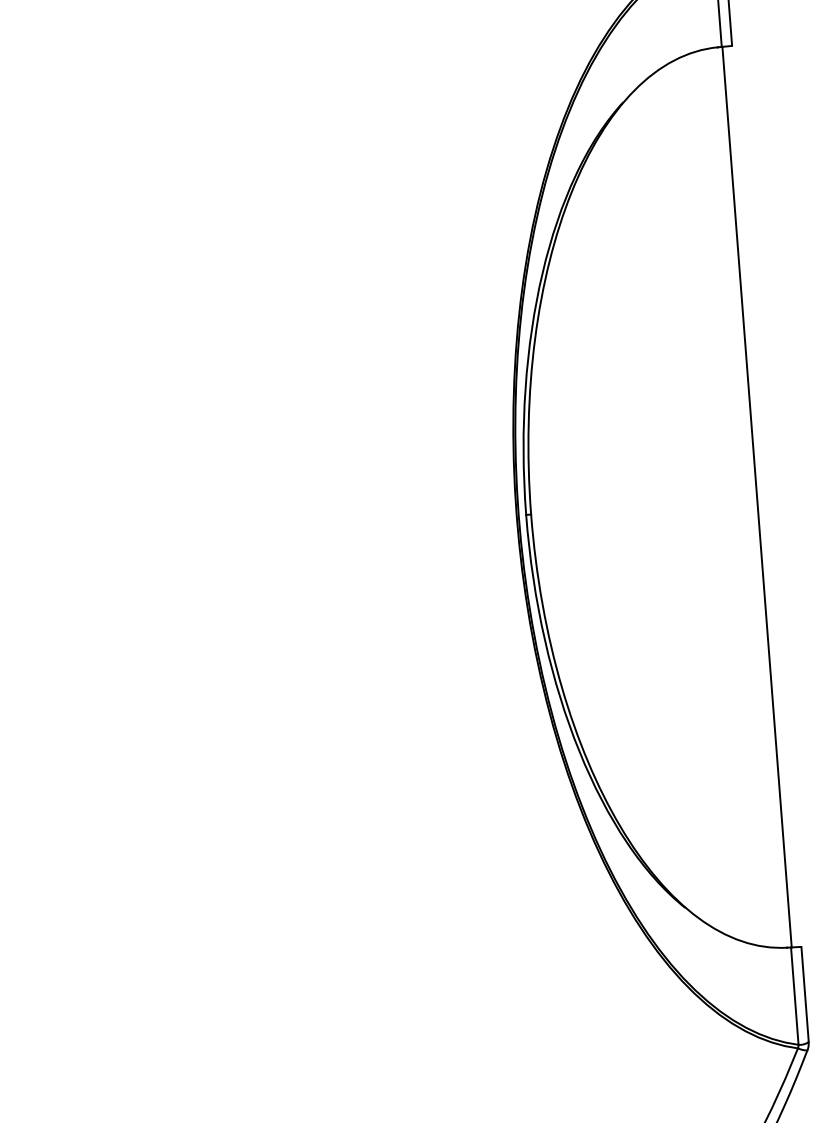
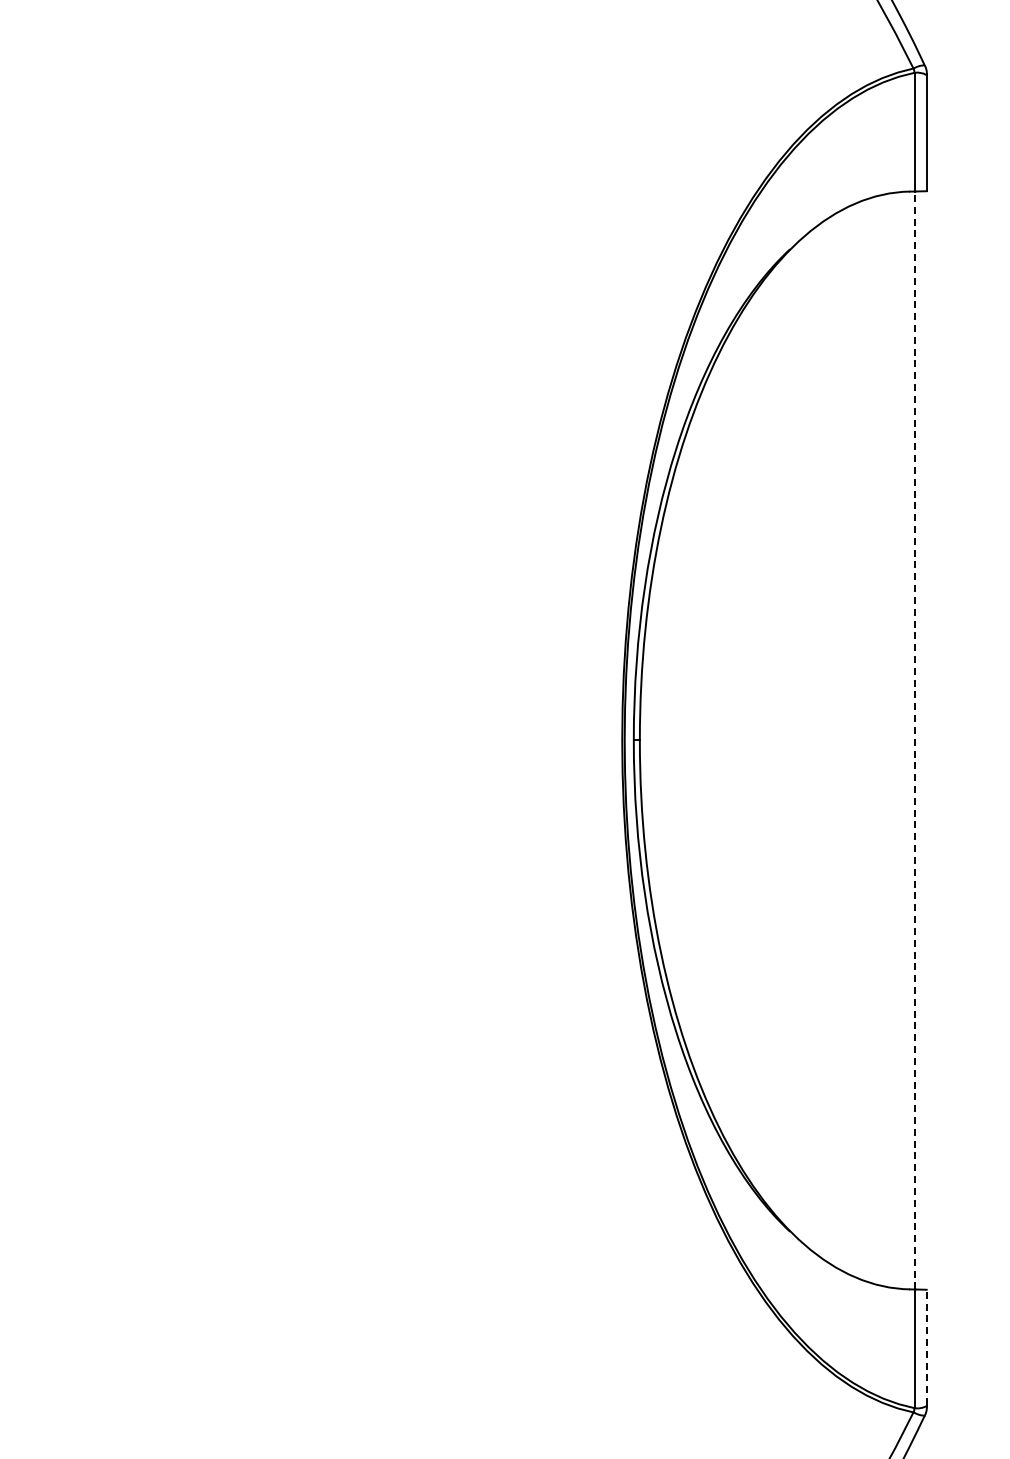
line: (757, 497) -> (915, 740), solid -> dashed
line: (805, 994) -> (927, 1347), solid -> dashed

